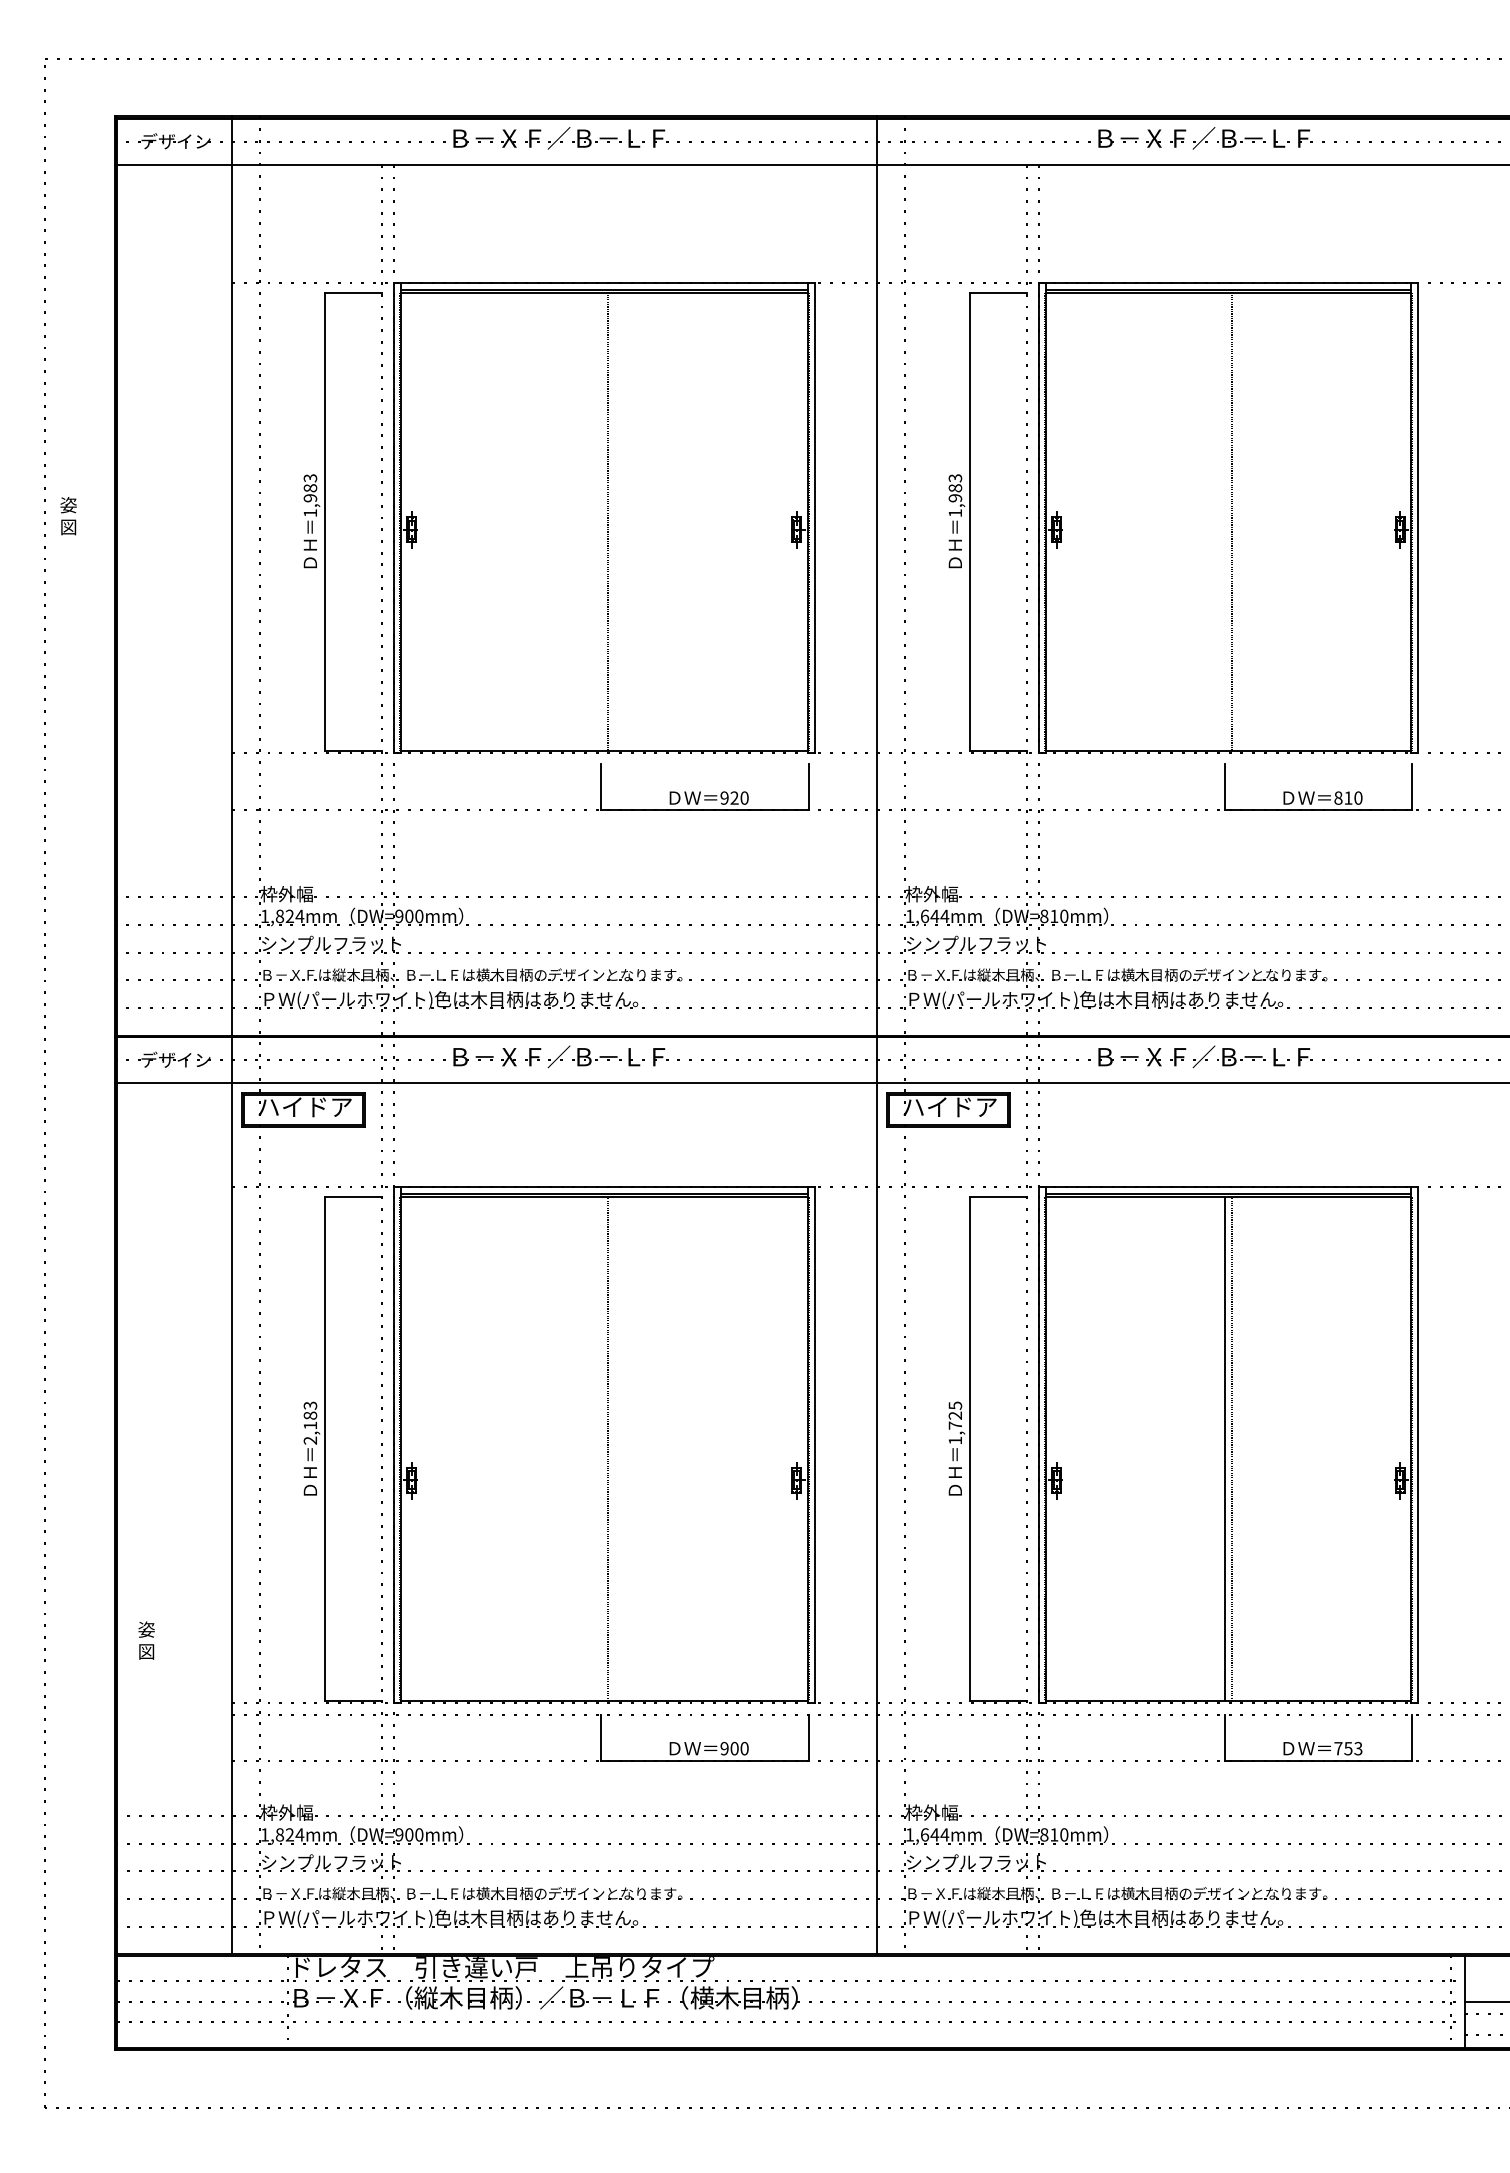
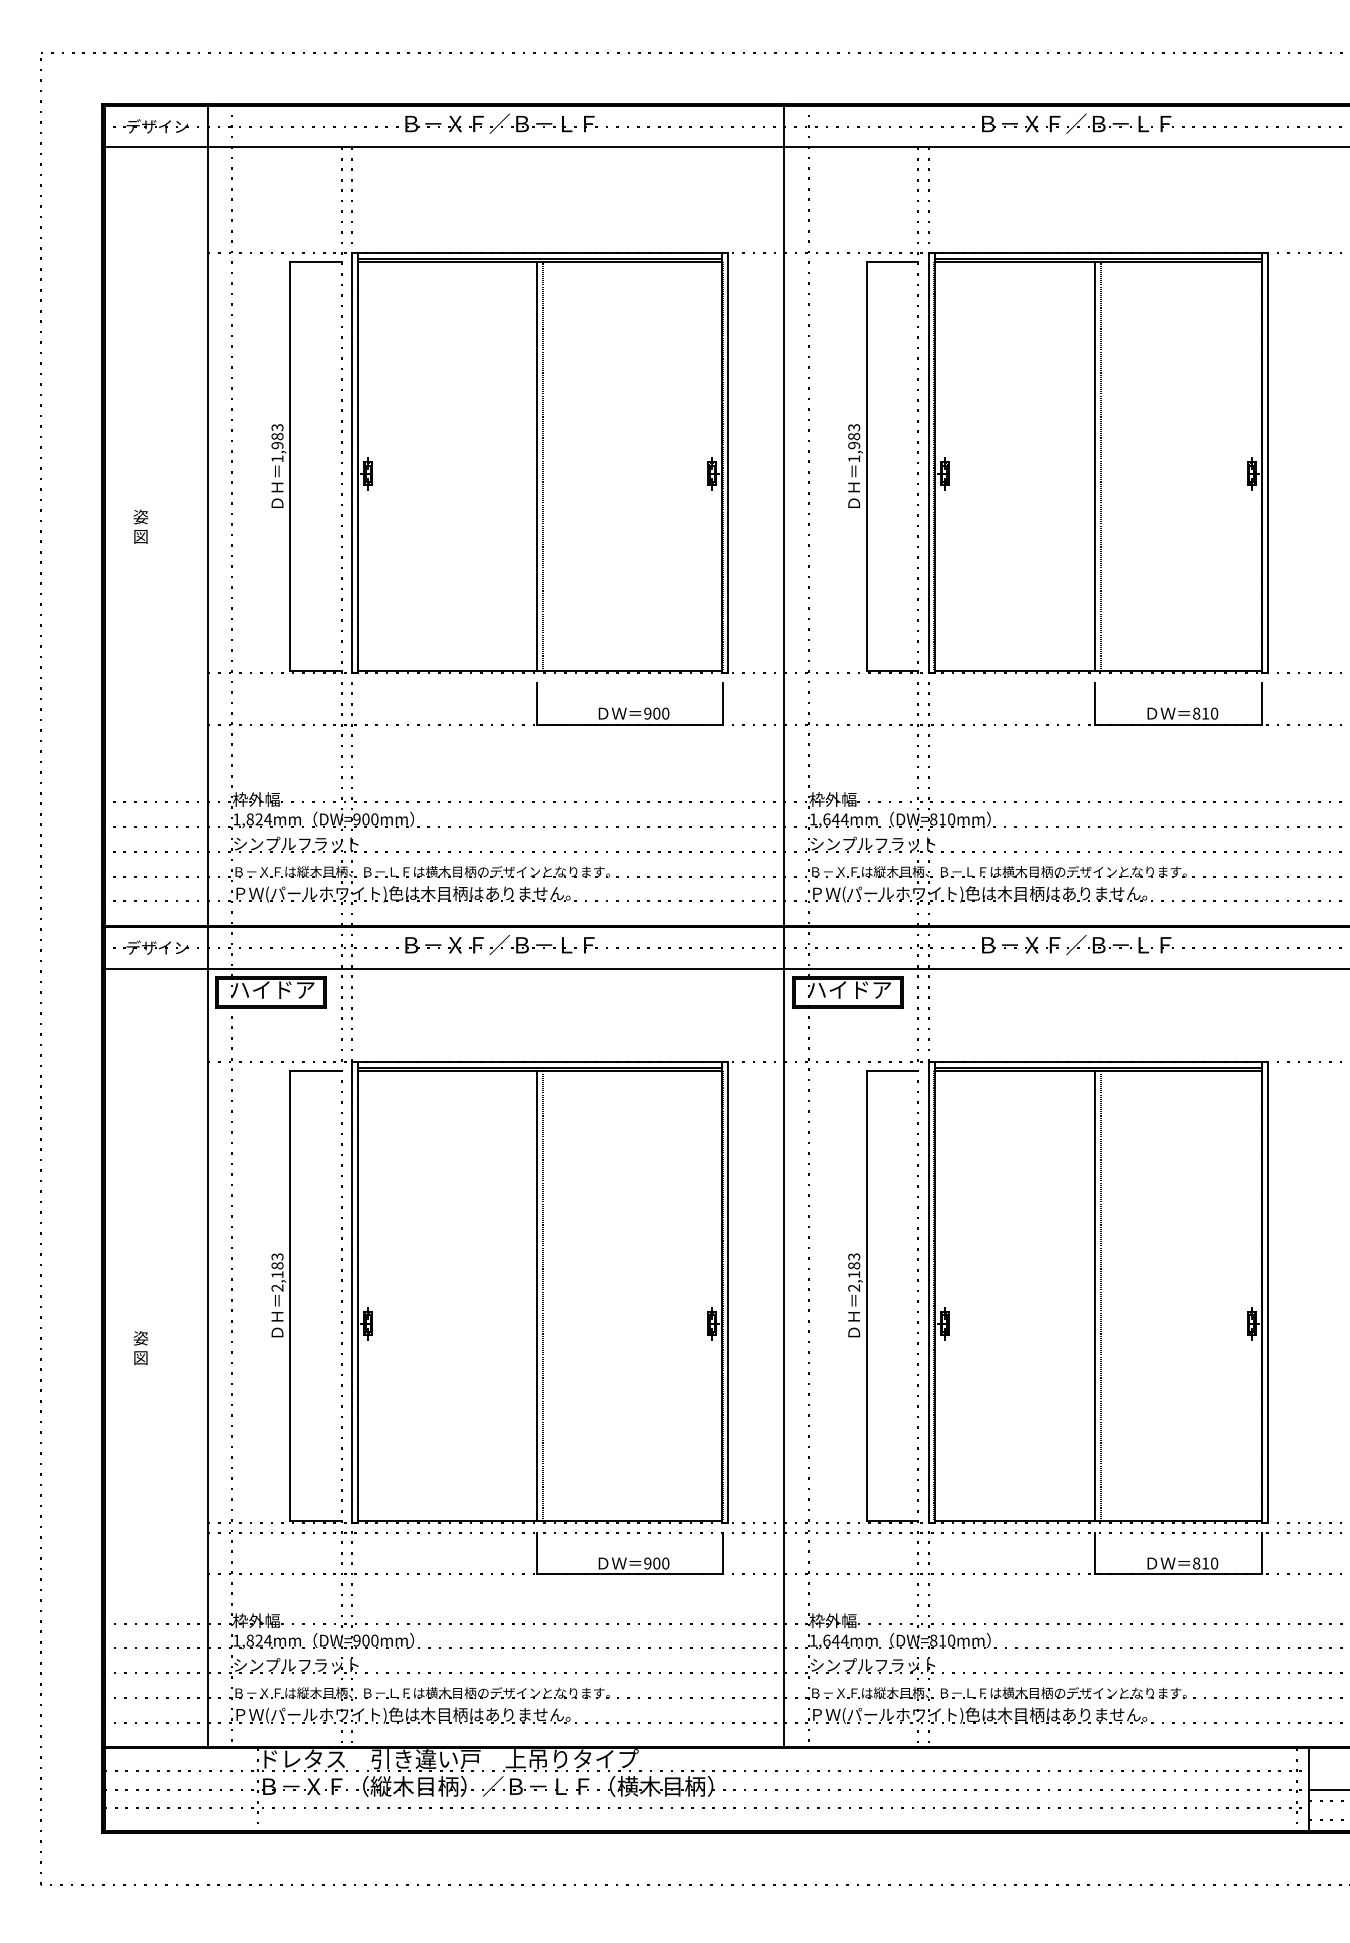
text: (68, 516) -> (140, 527), moved
line: (600, 521) -> (536, 466), added
line: (1225, 521) -> (1095, 466), added
text: (734, 797) -> (656, 713), 920 -> 900
text: (955, 1422) -> (854, 1271), 1,725 -> 2,183
line: (600, 1449) -> (536, 1296), added
text: (146, 1640) -> (140, 1347), moved
text: (1348, 1748) -> (1205, 1563), 753 -> 810

